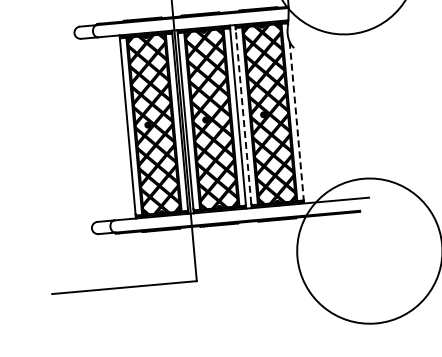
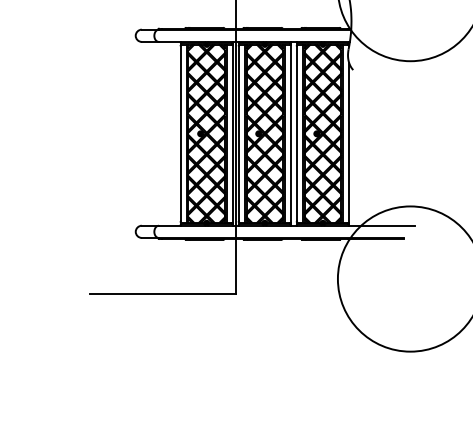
line: (243, 116) -> (296, 133), dashed -> solid
line: (297, 123) -> (349, 145), dashed -> solid

